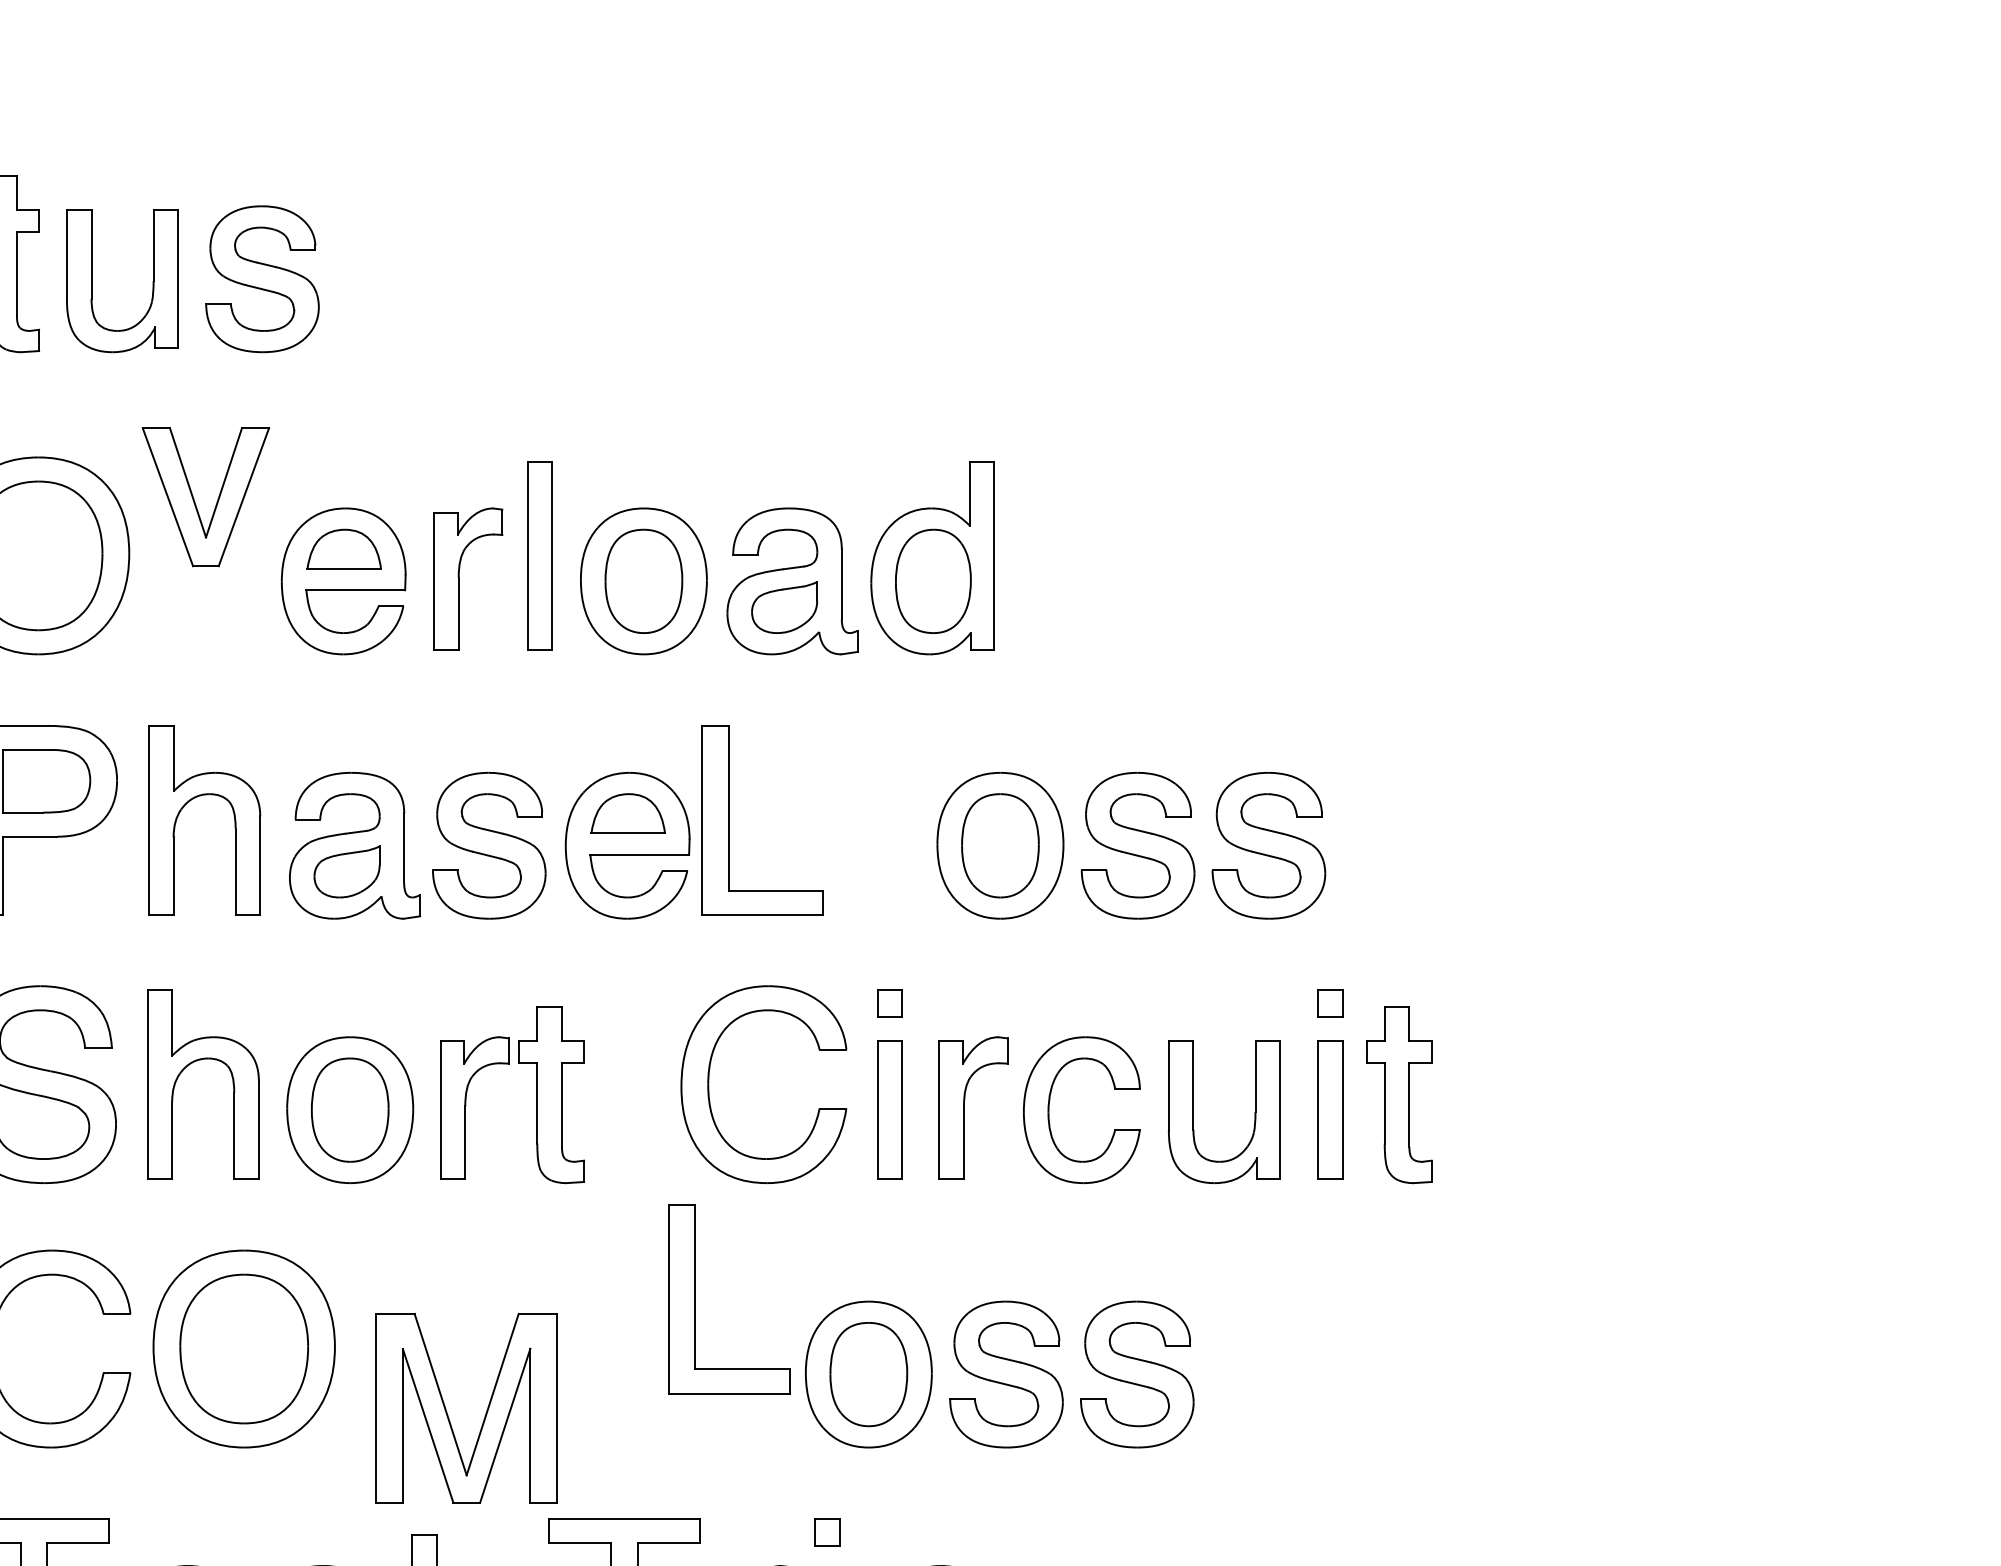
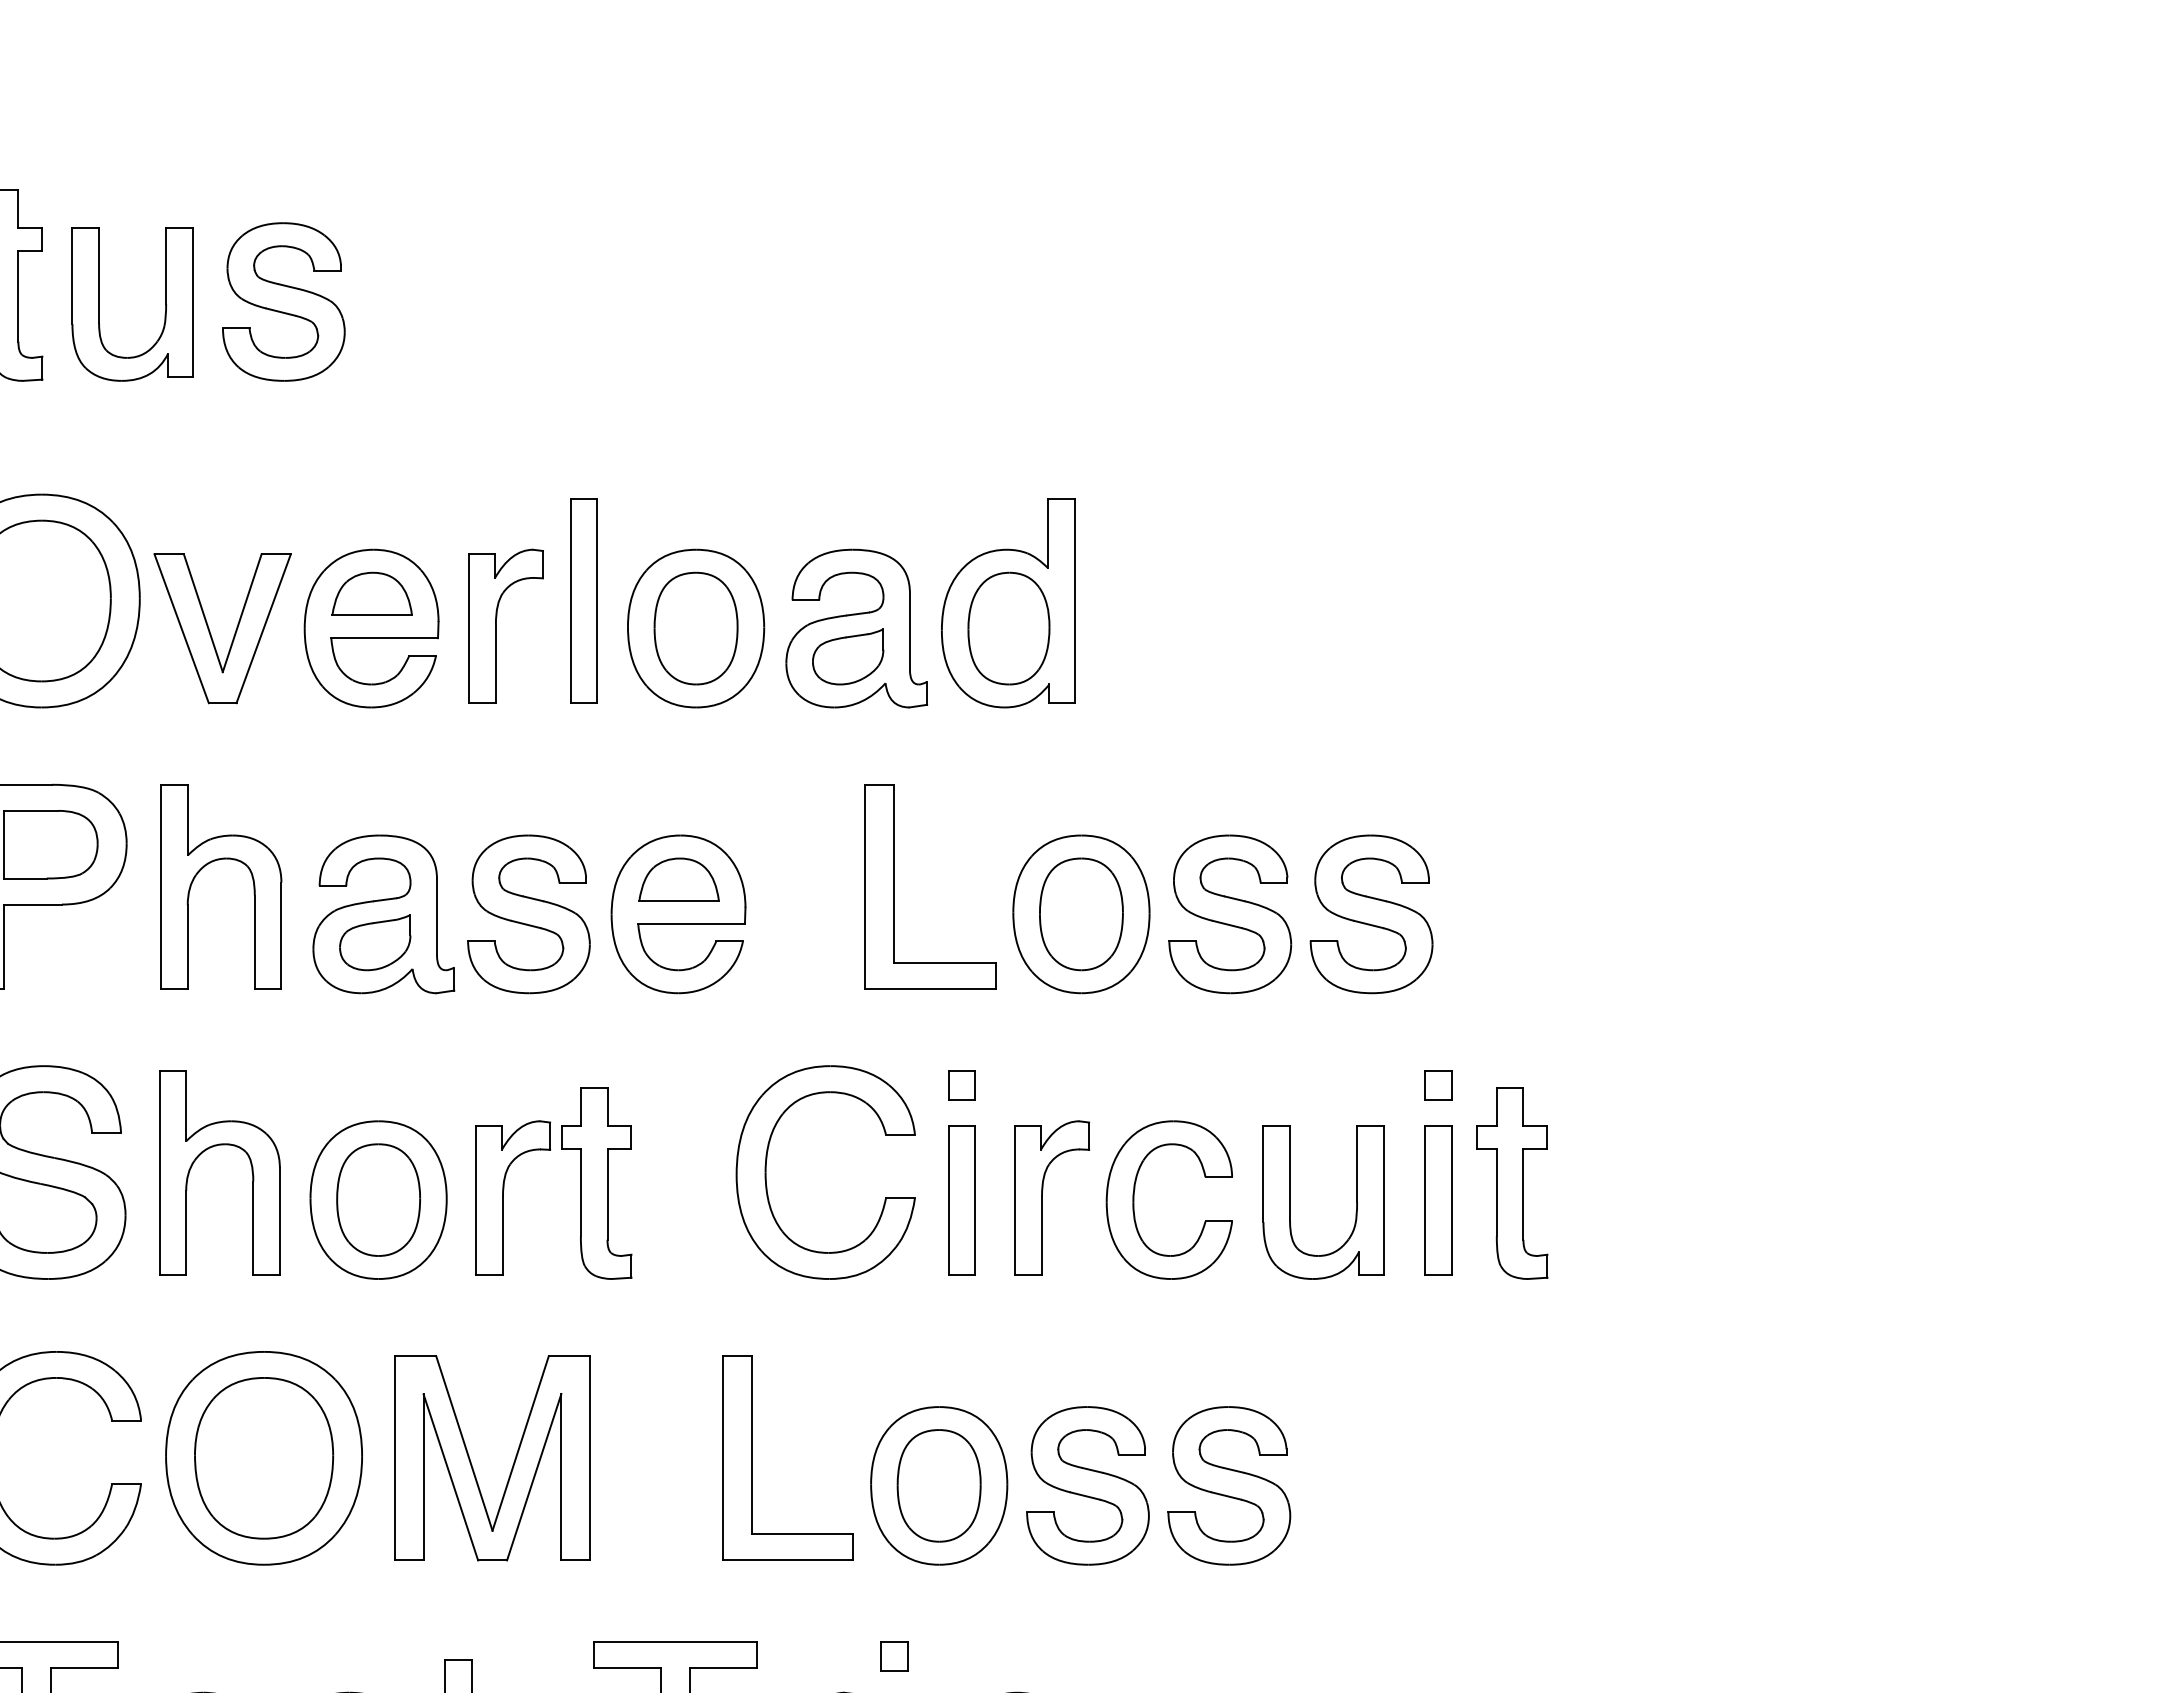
part: (194, 499) -> (210, 631), moved
part: (729, 820) -> (894, 886), moved
part: (696, 1298) -> (752, 1457), moved
part: (448, 1413) -> (472, 1464), moved

